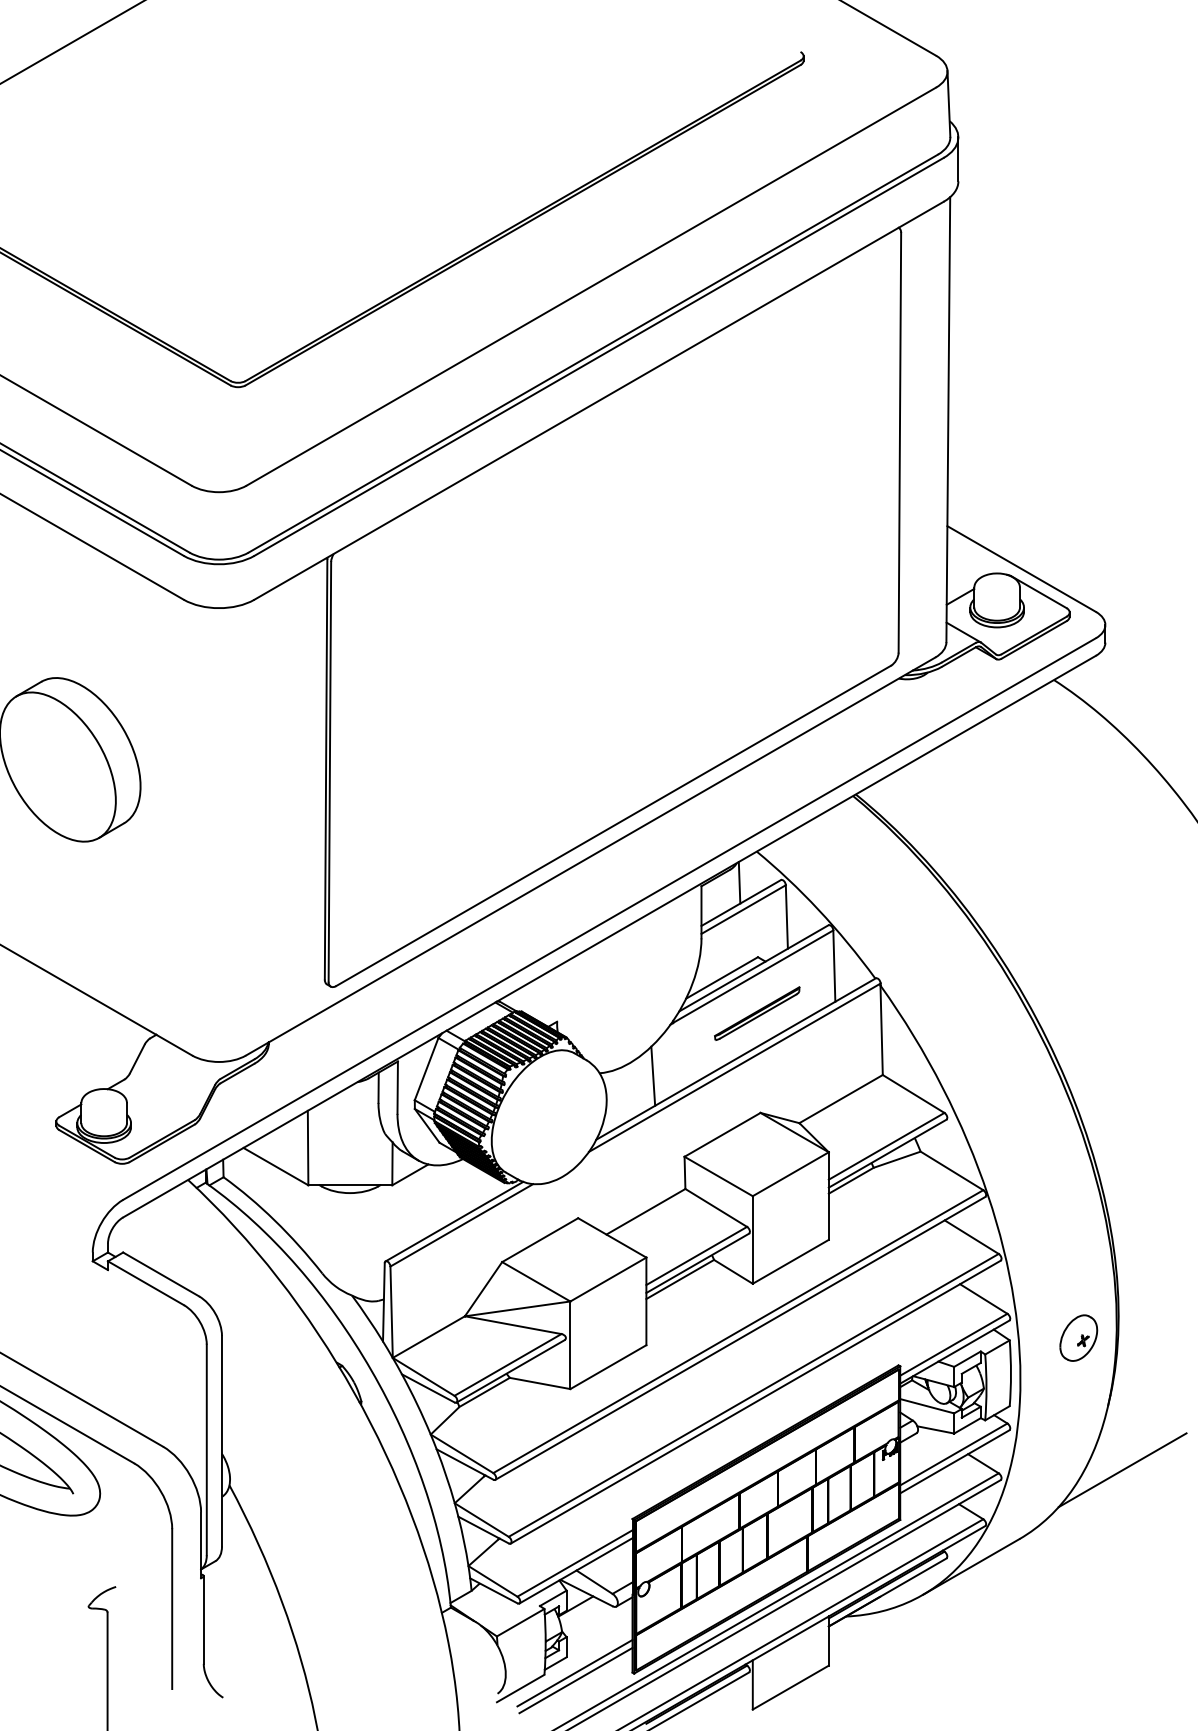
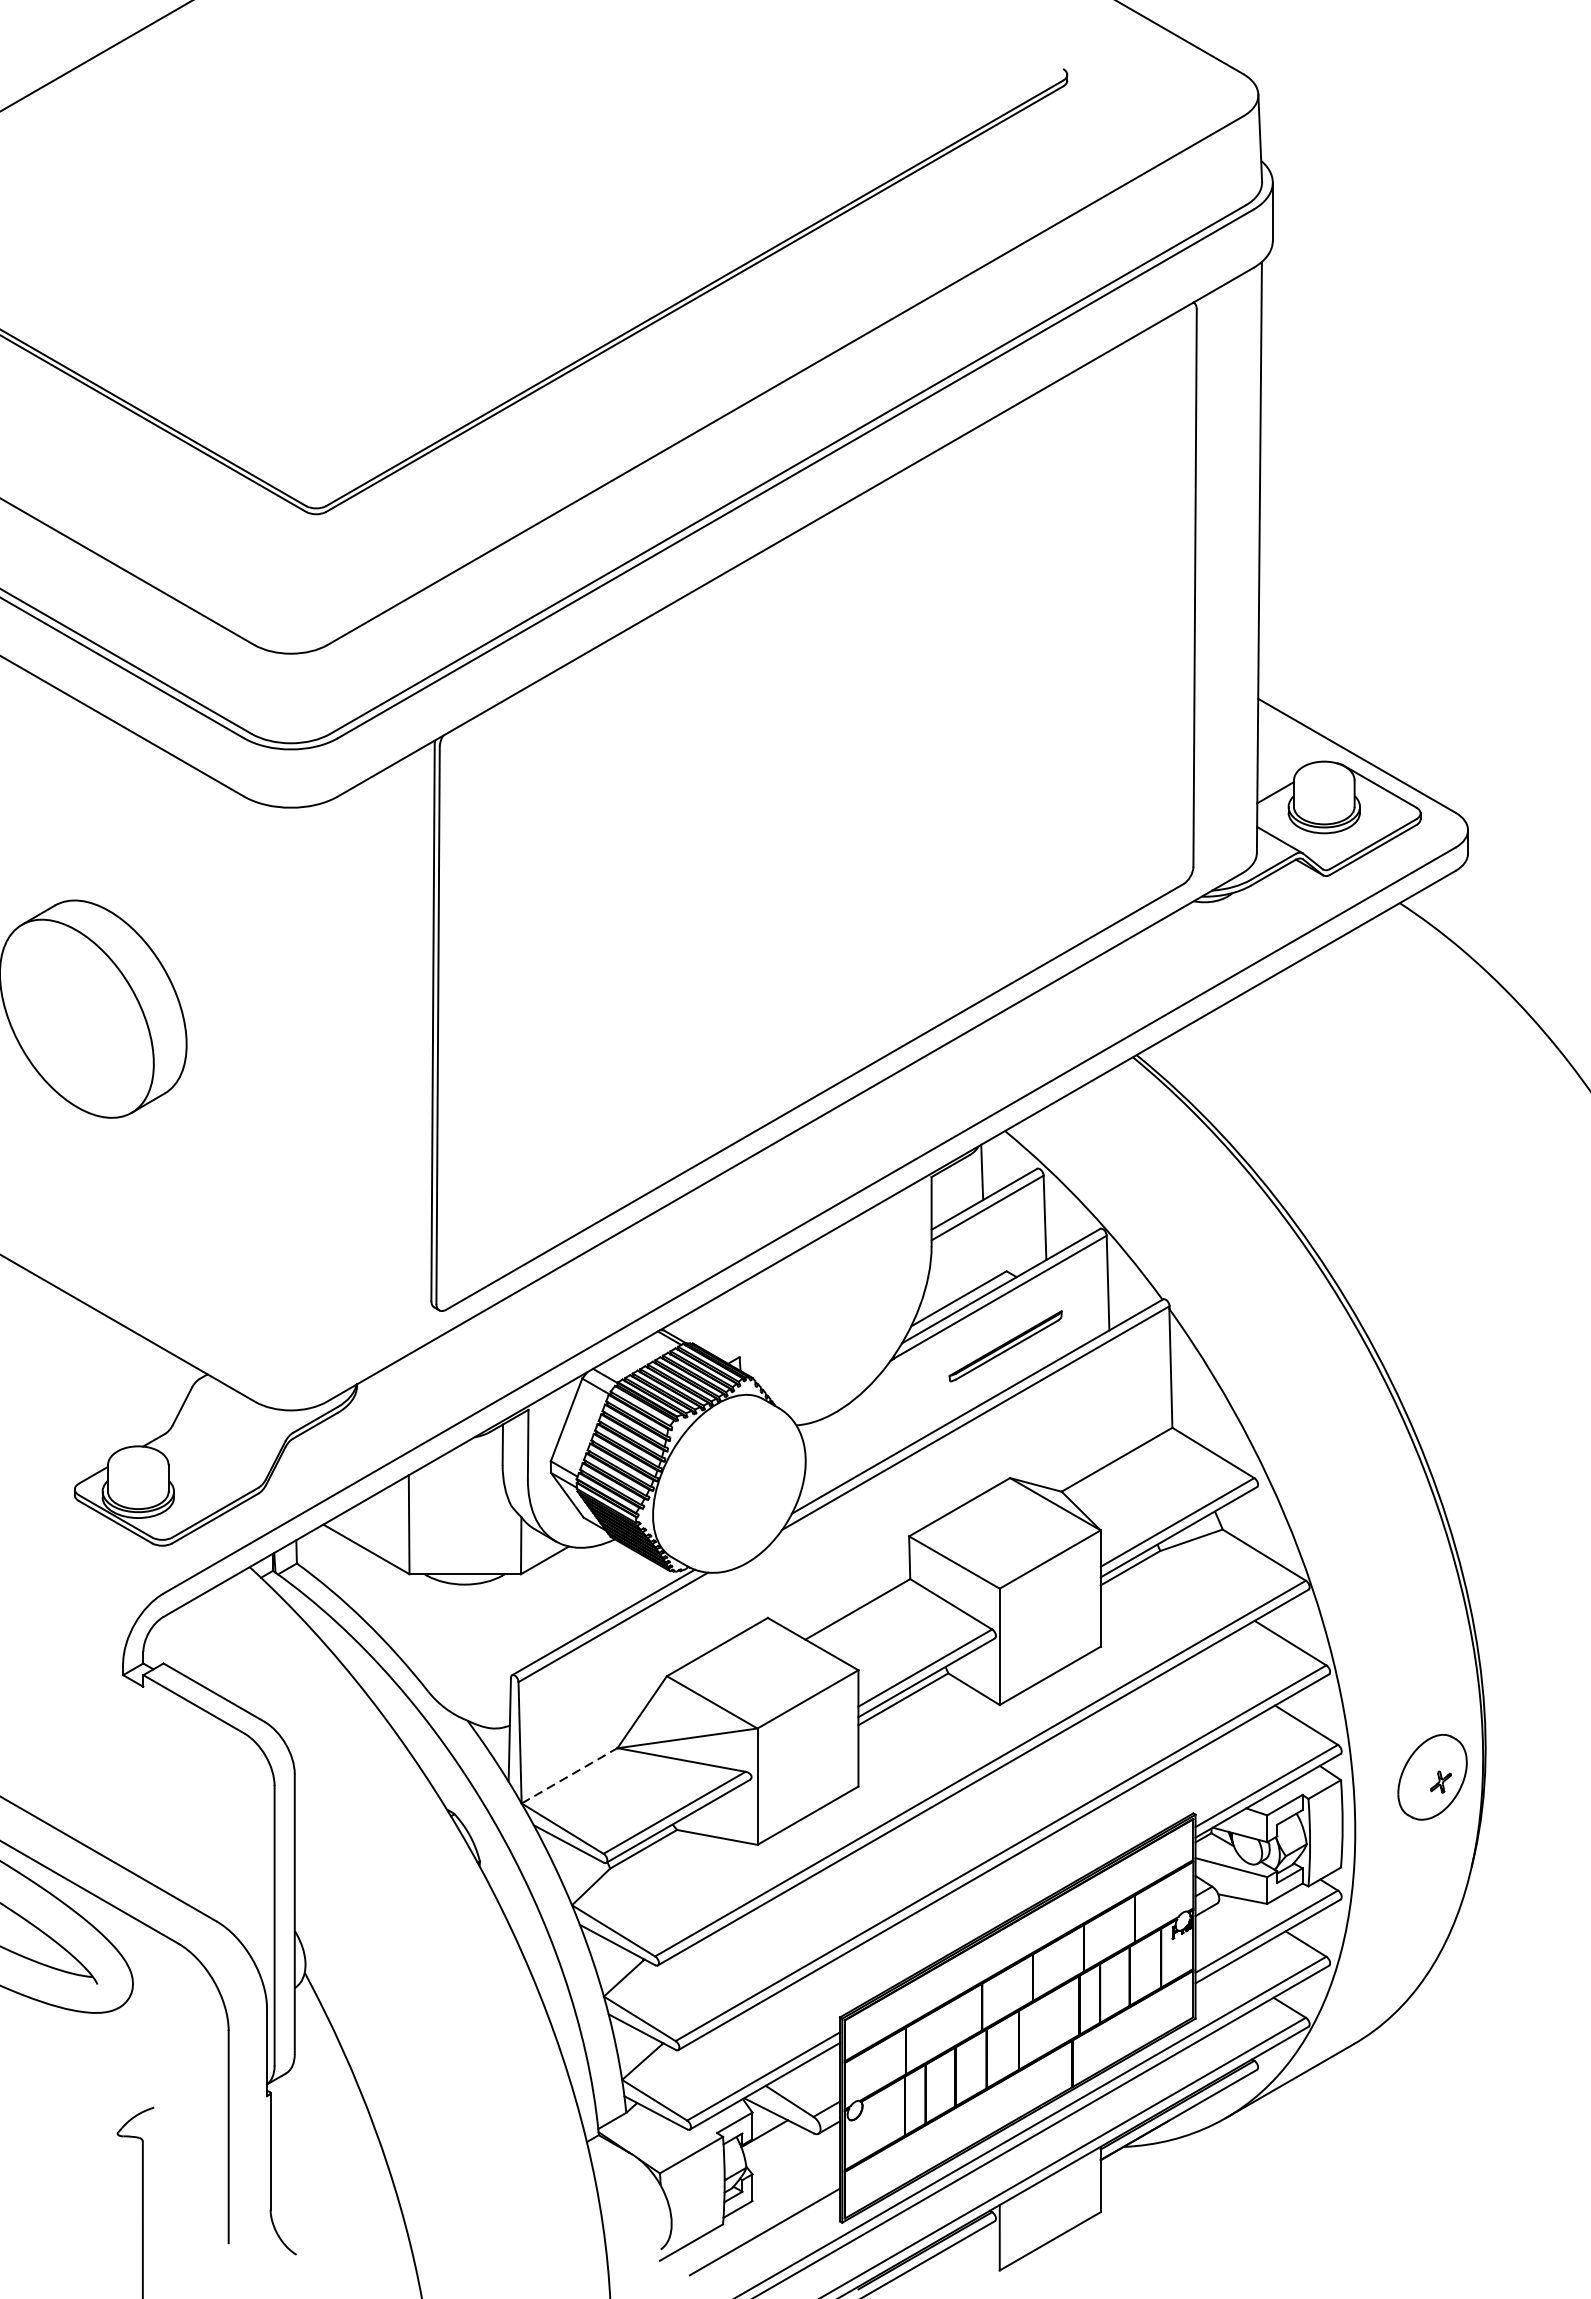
line: (653, 1075) -> (867, 1428), removed
line: (428, 1337) -> (569, 1776), solid -> dashed
part: (1078, 1337) -> (1432, 1776), size x1.4
line: (1122, 1470) -> (1490, 1953), removed
line: (574, 1672) -> (762, 2221), removed

